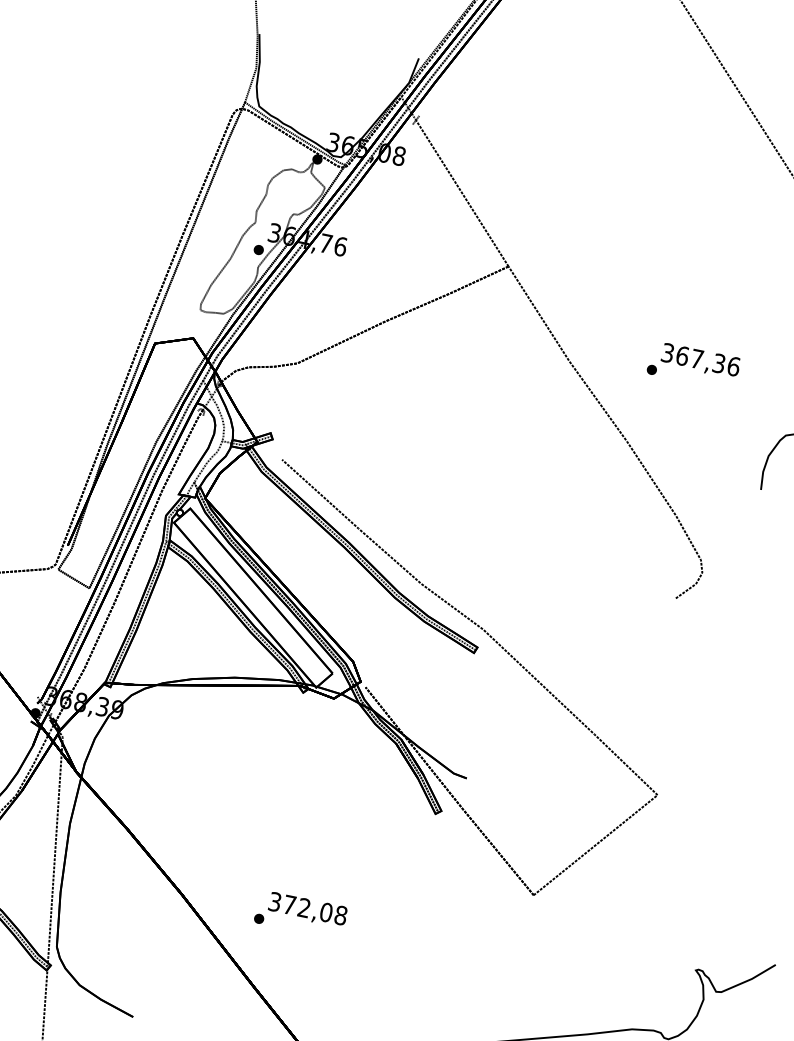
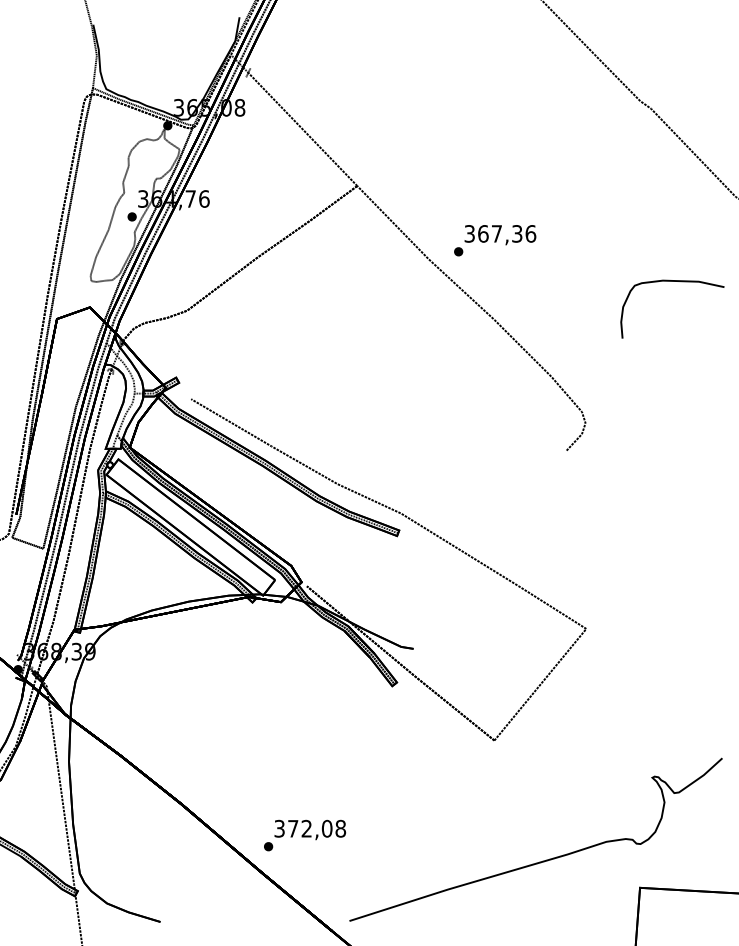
text: (694, 365) -> (495, 240), moved
text: (301, 914) -> (305, 835), moved

